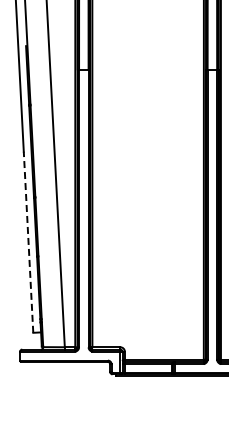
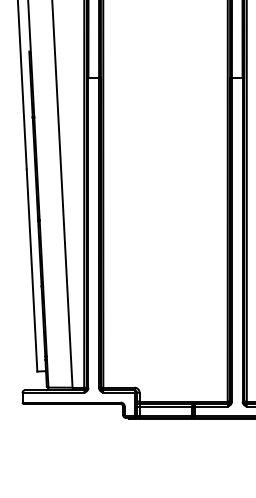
line: (28, 242) -> (32, 270), dashed -> solid

